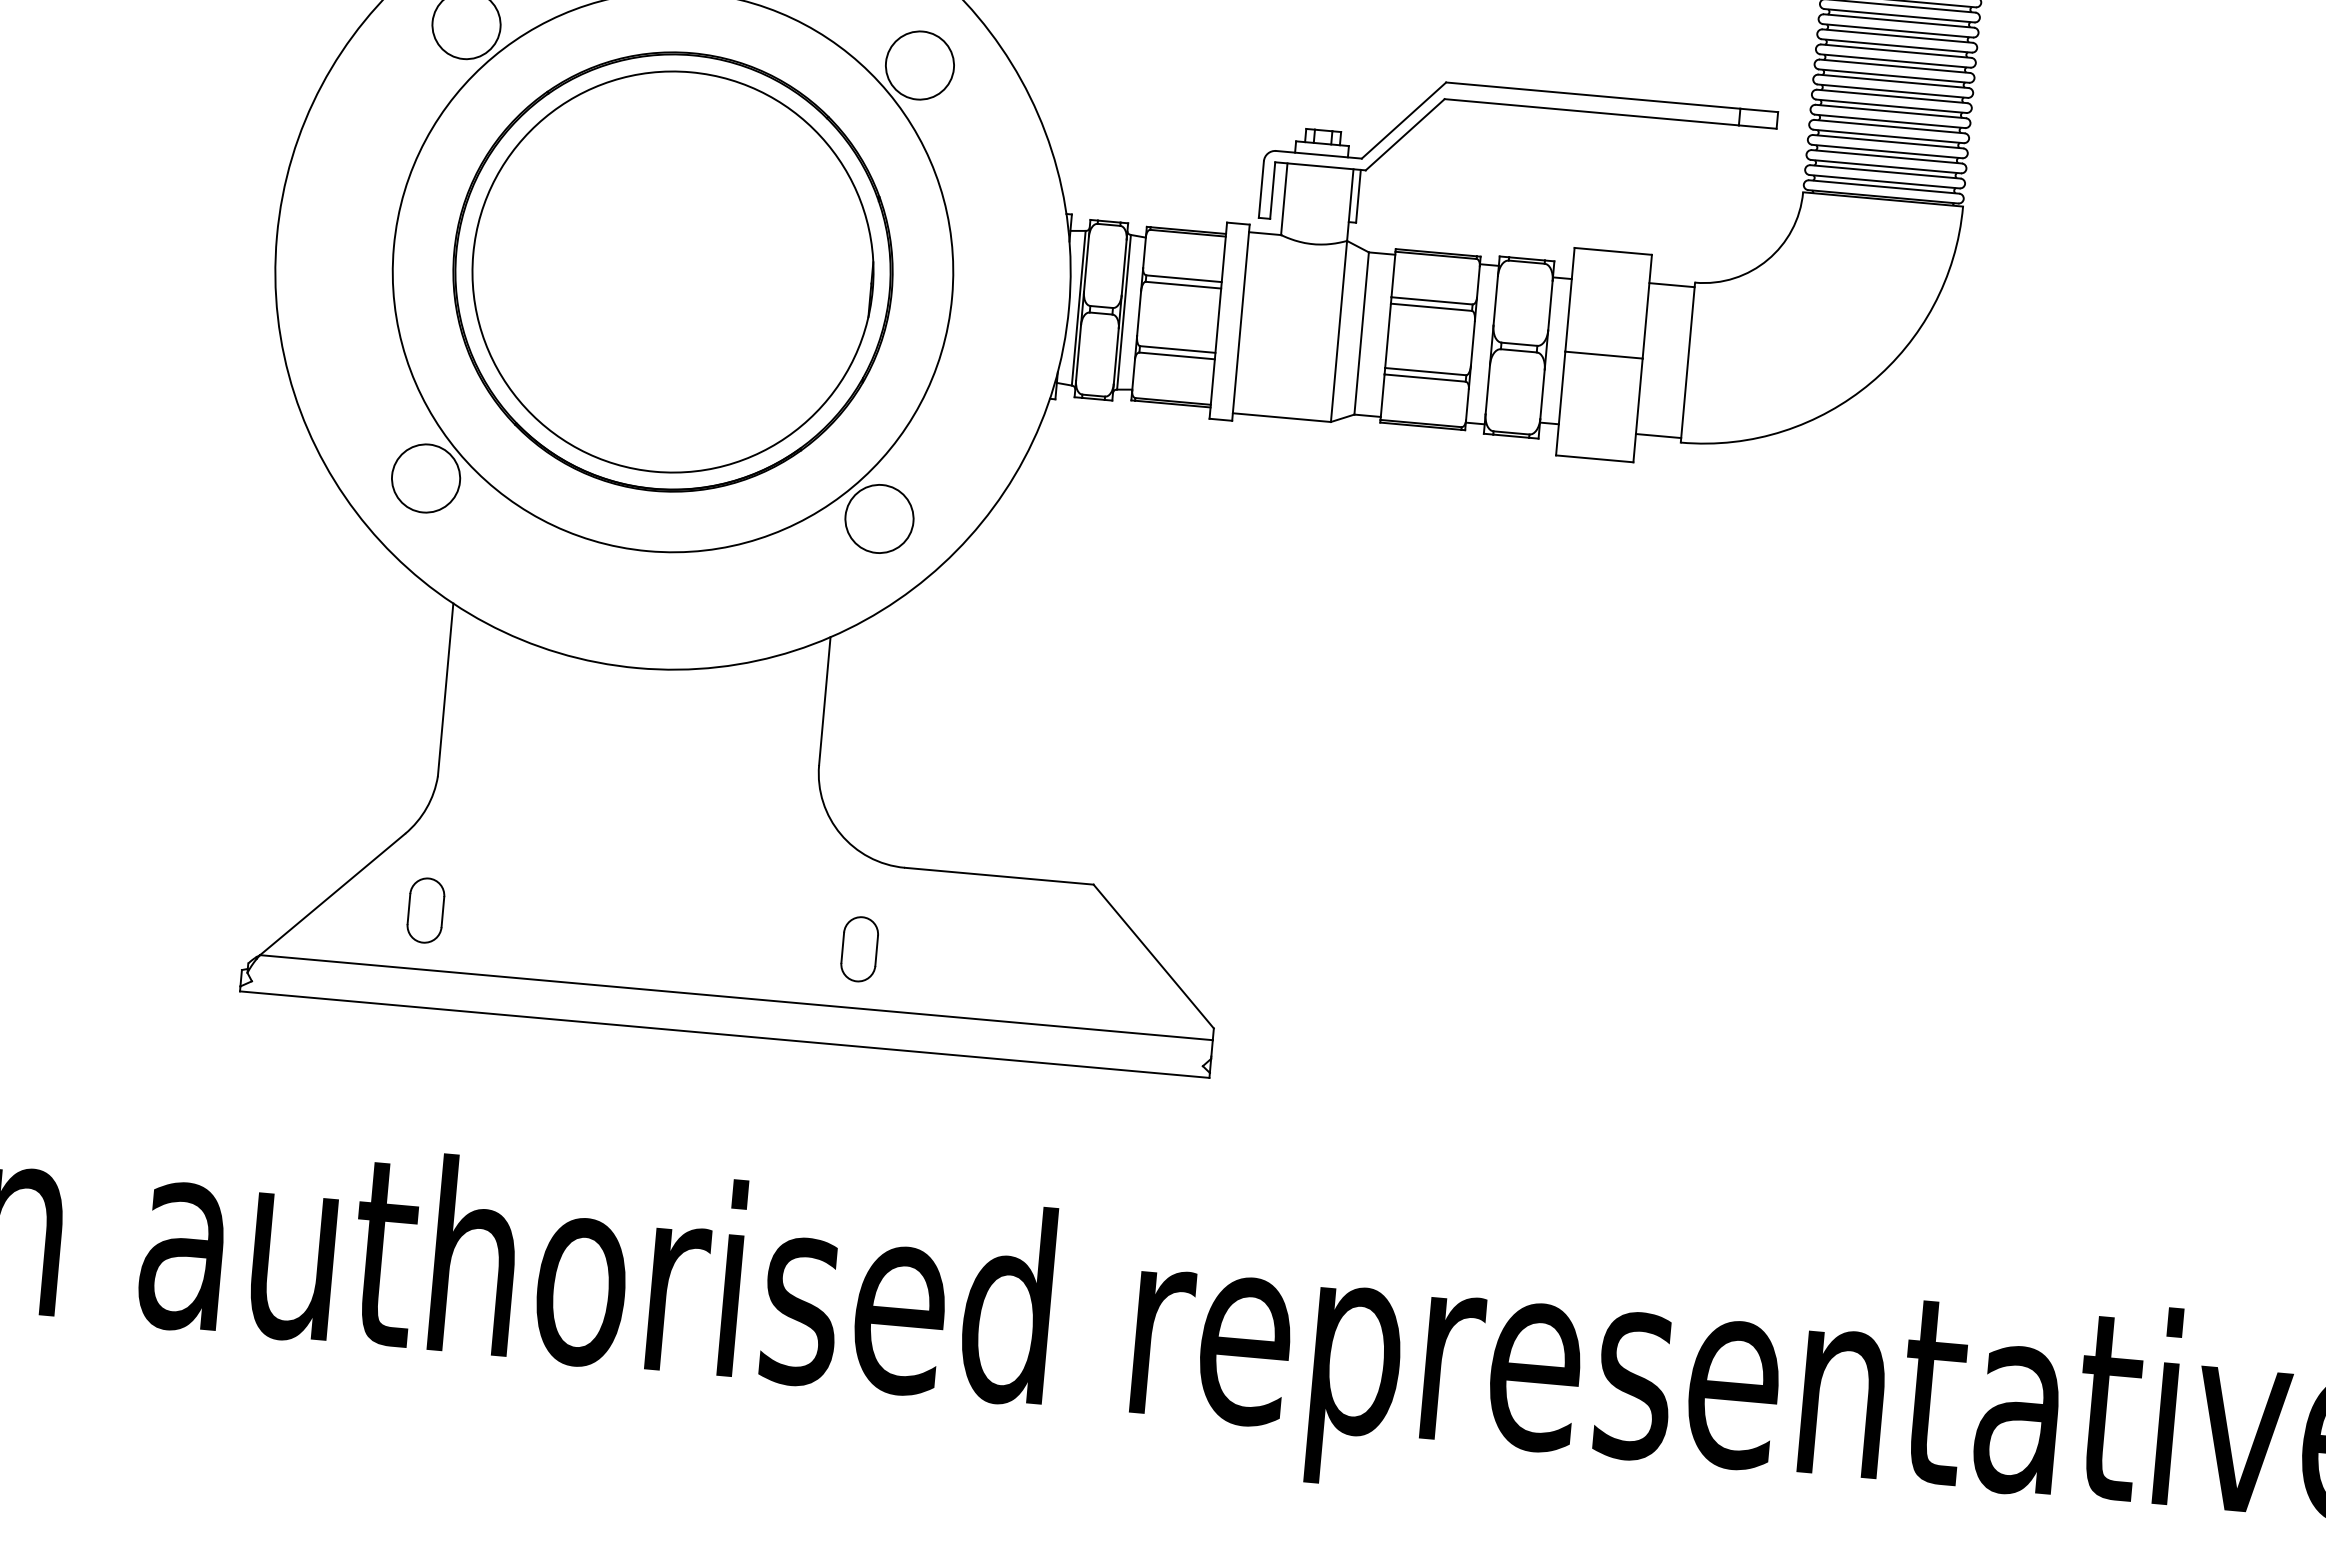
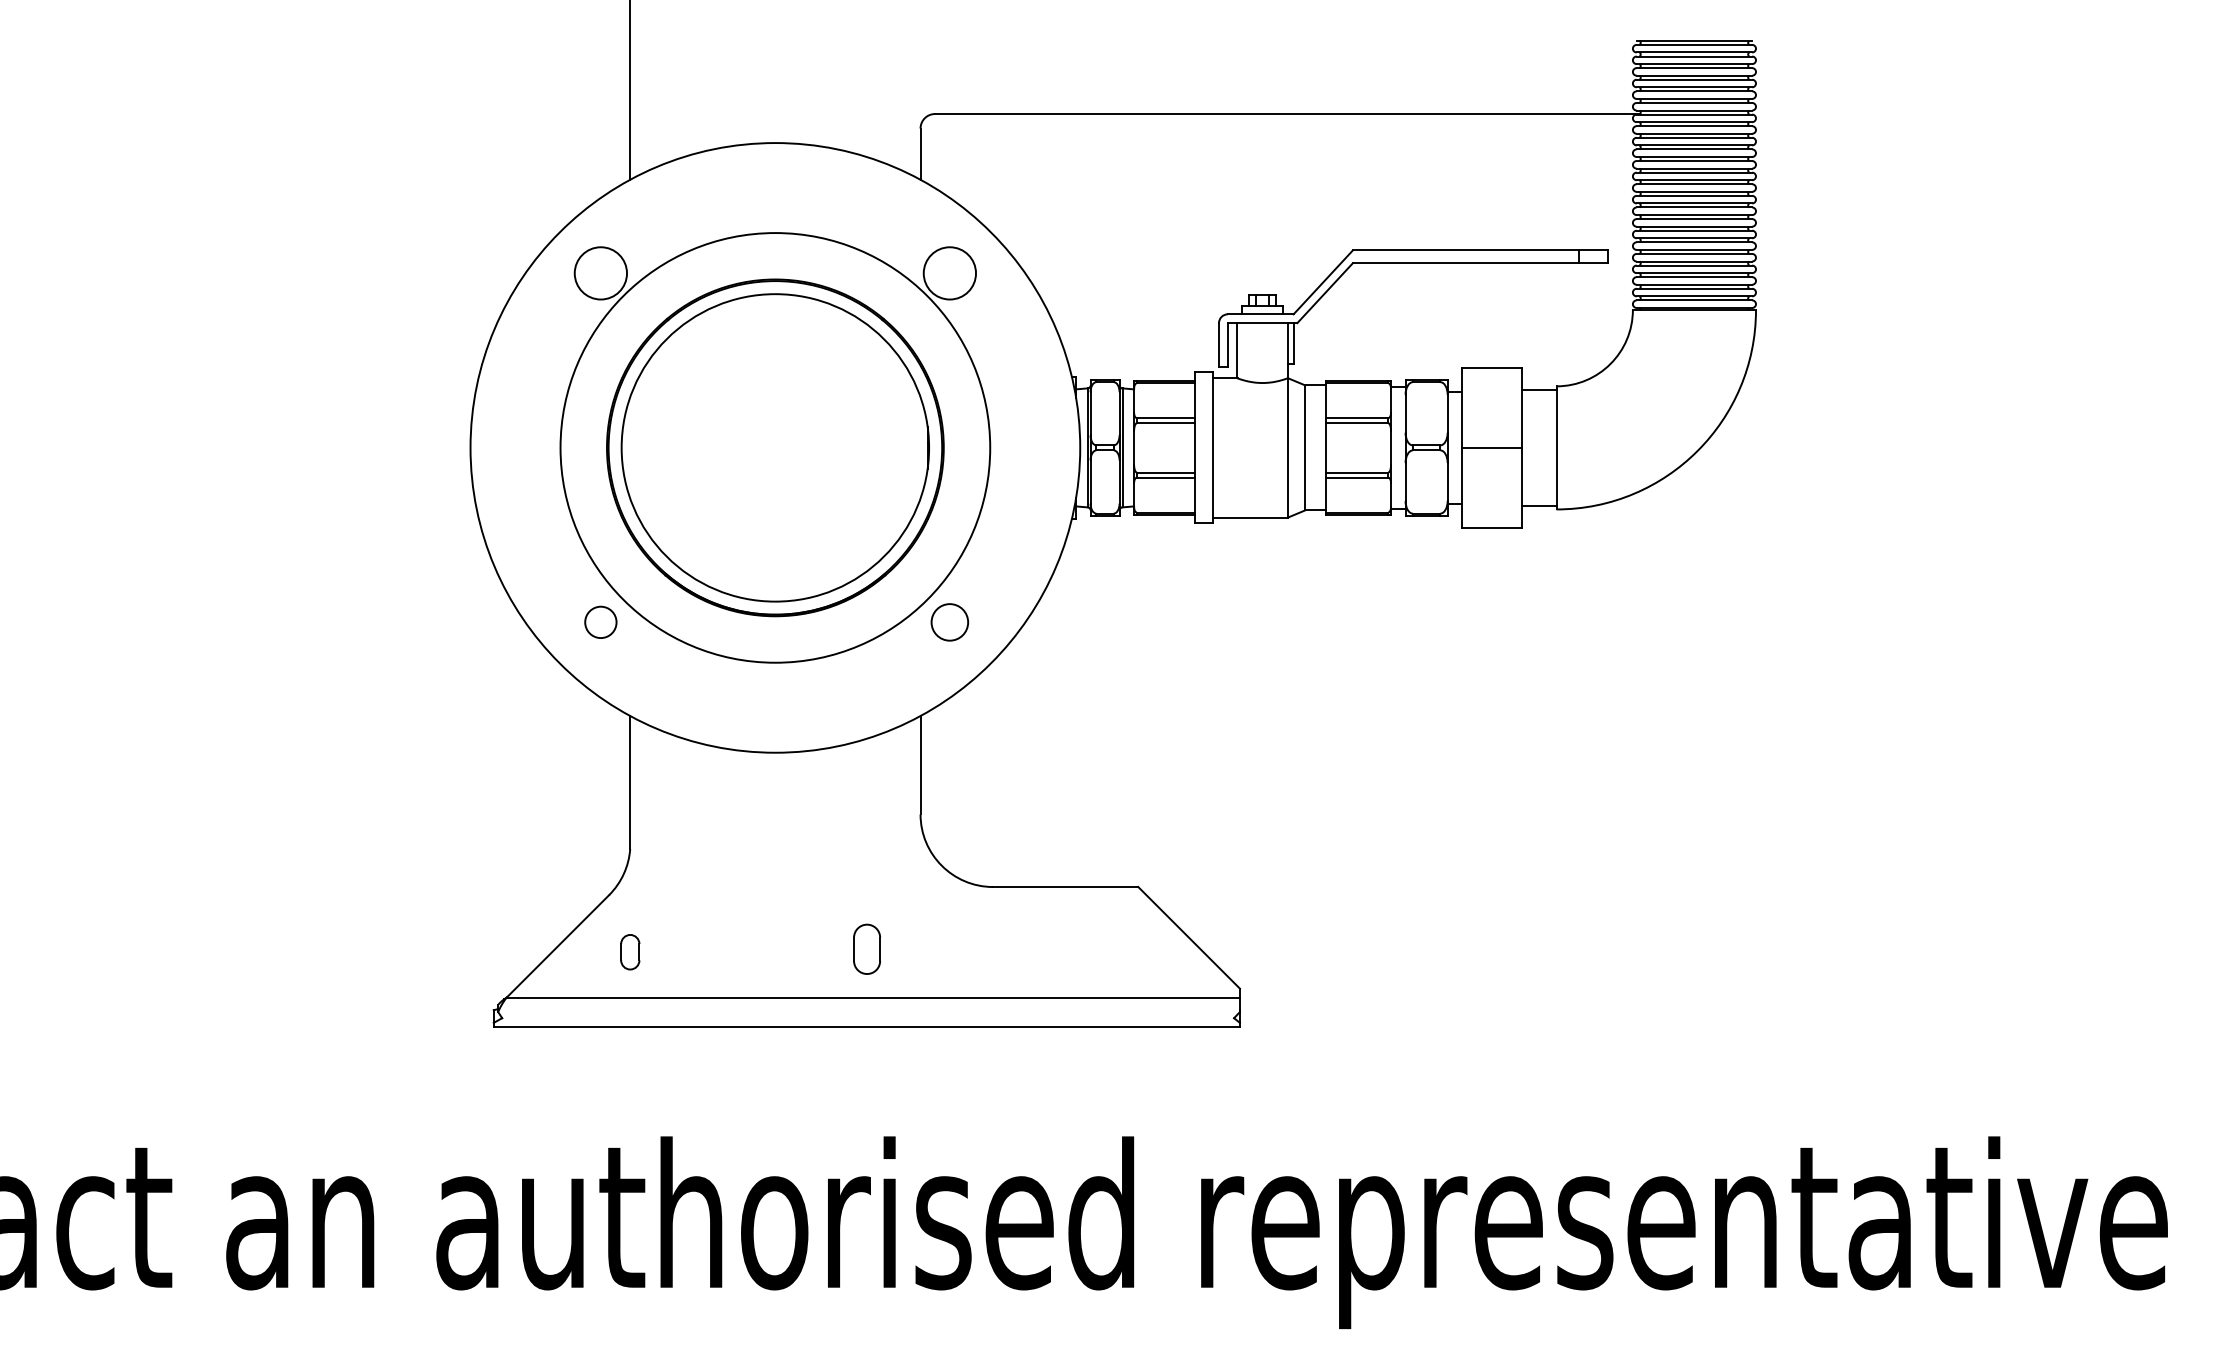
circle: (425, 478) -> (600, 622), size x0.6
circle: (878, 519) -> (949, 622), size x0.7
part: (426, 909) -> (630, 951), size x0.7
part: (859, 948) -> (866, 948), moved

